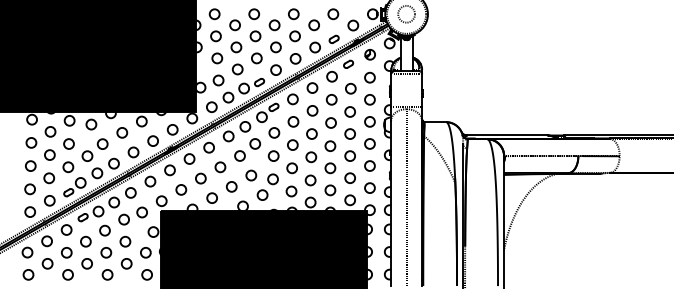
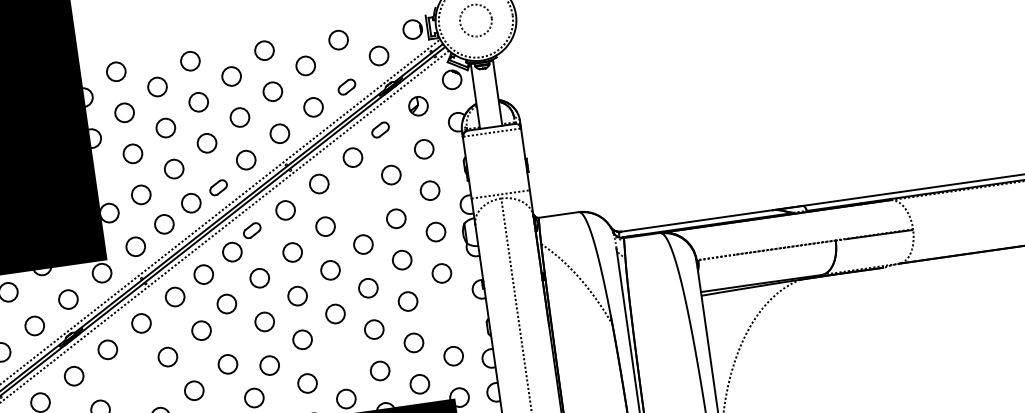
circle: (331, 99) -> (357, 200), removed
circle: (369, 165) -> (446, 313), removed
circle: (200, 178) -> (133, 383), removed
circle: (310, 180) -> (340, 357), removed

